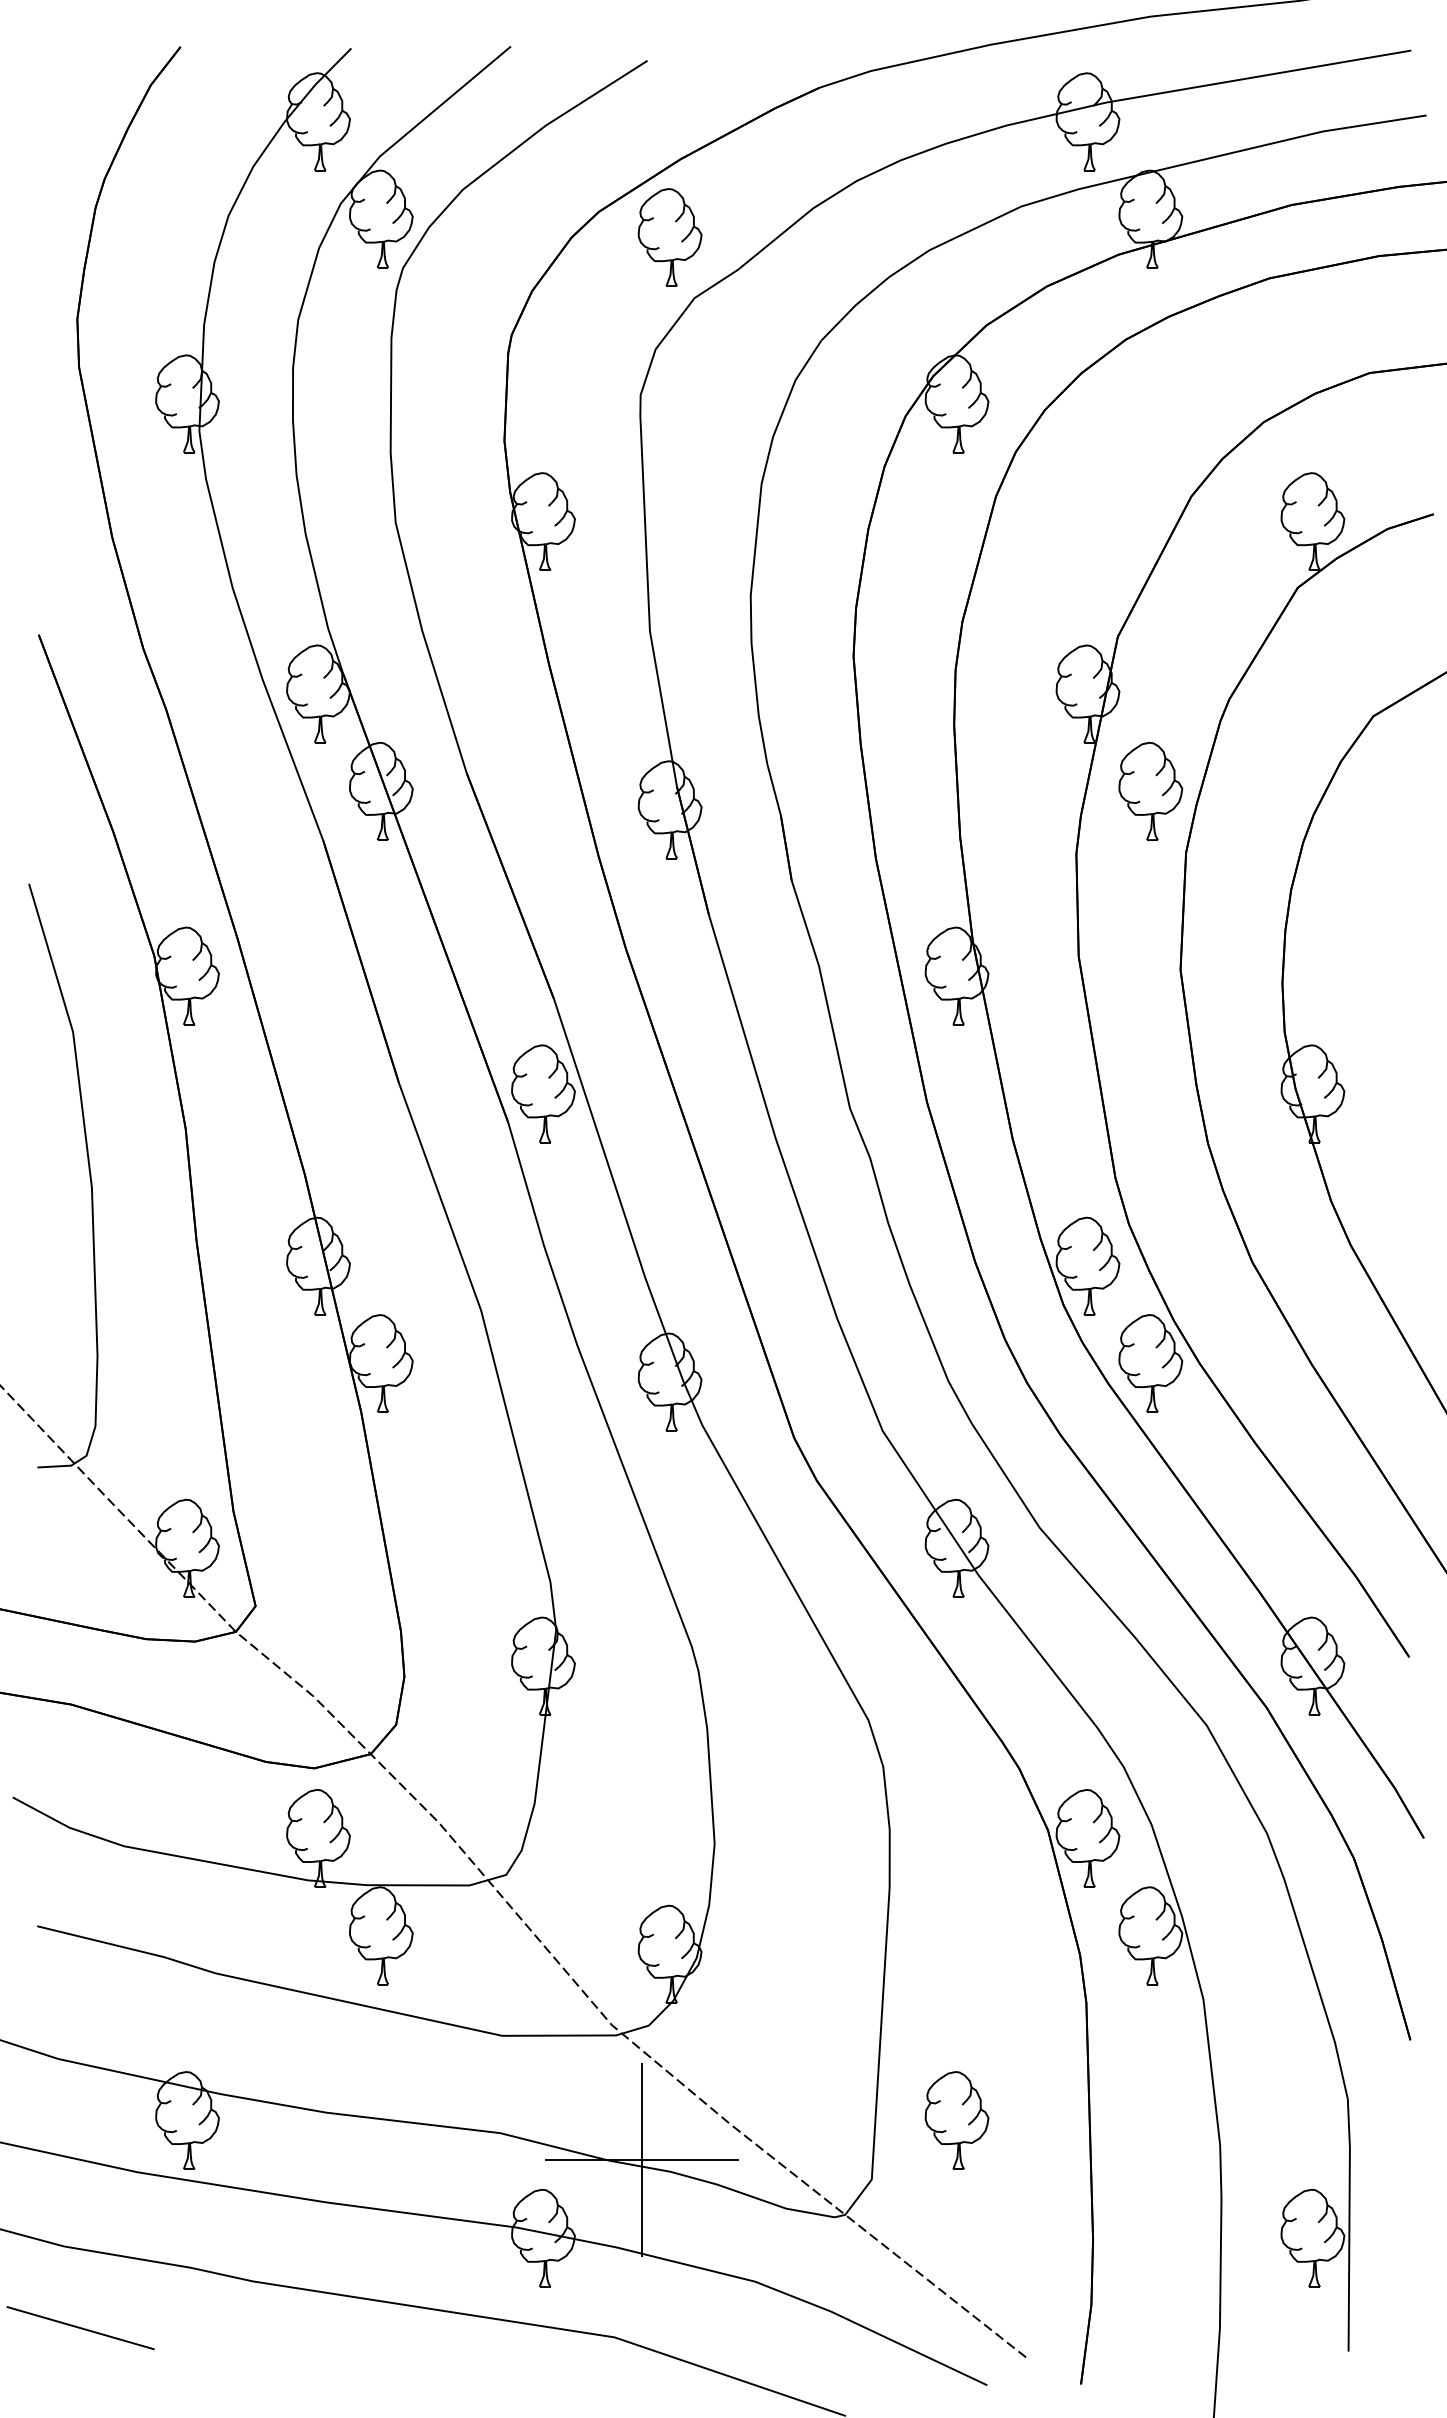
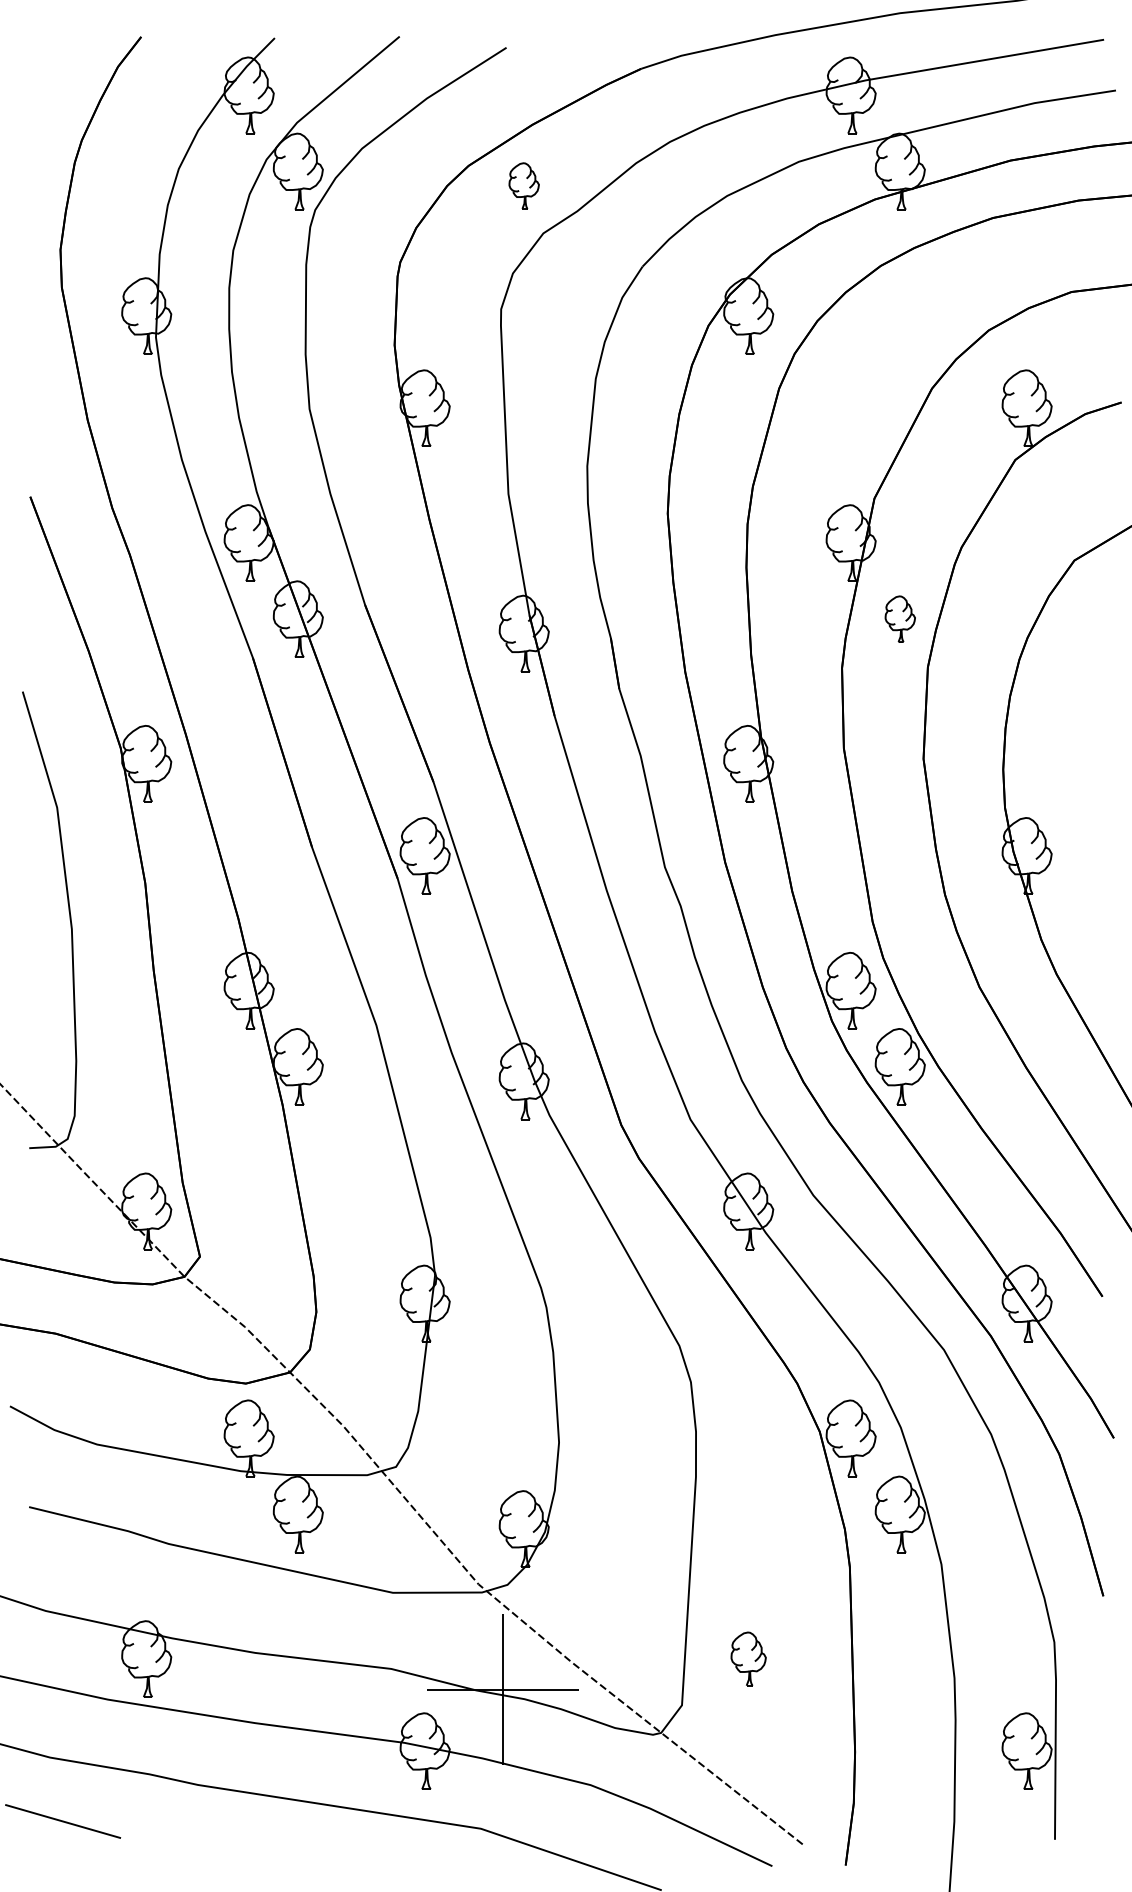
part: (669, 237) -> (523, 185), size x0.6
part: (1150, 790) -> (900, 618), size x0.6
part: (956, 2120) -> (748, 1659), size x0.7

